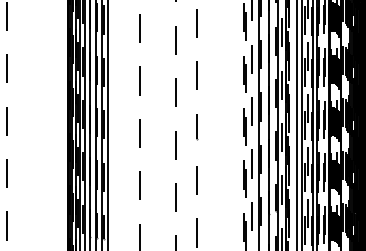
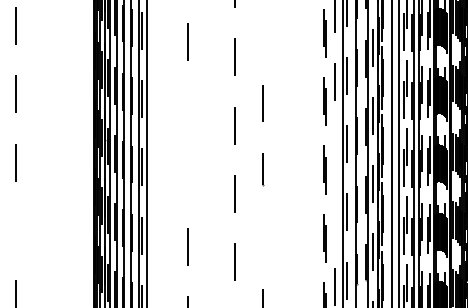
line: (196, 23) -> (262, 35), removed
line: (139, 80) -> (187, 109), removed
line: (252, 111) -> (334, 150), removed
line: (139, 133) -> (187, 178), removed
line: (252, 163) -> (334, 217), removed
line: (7, 173) -> (16, 230), removed
line: (196, 180) -> (262, 239), removed

